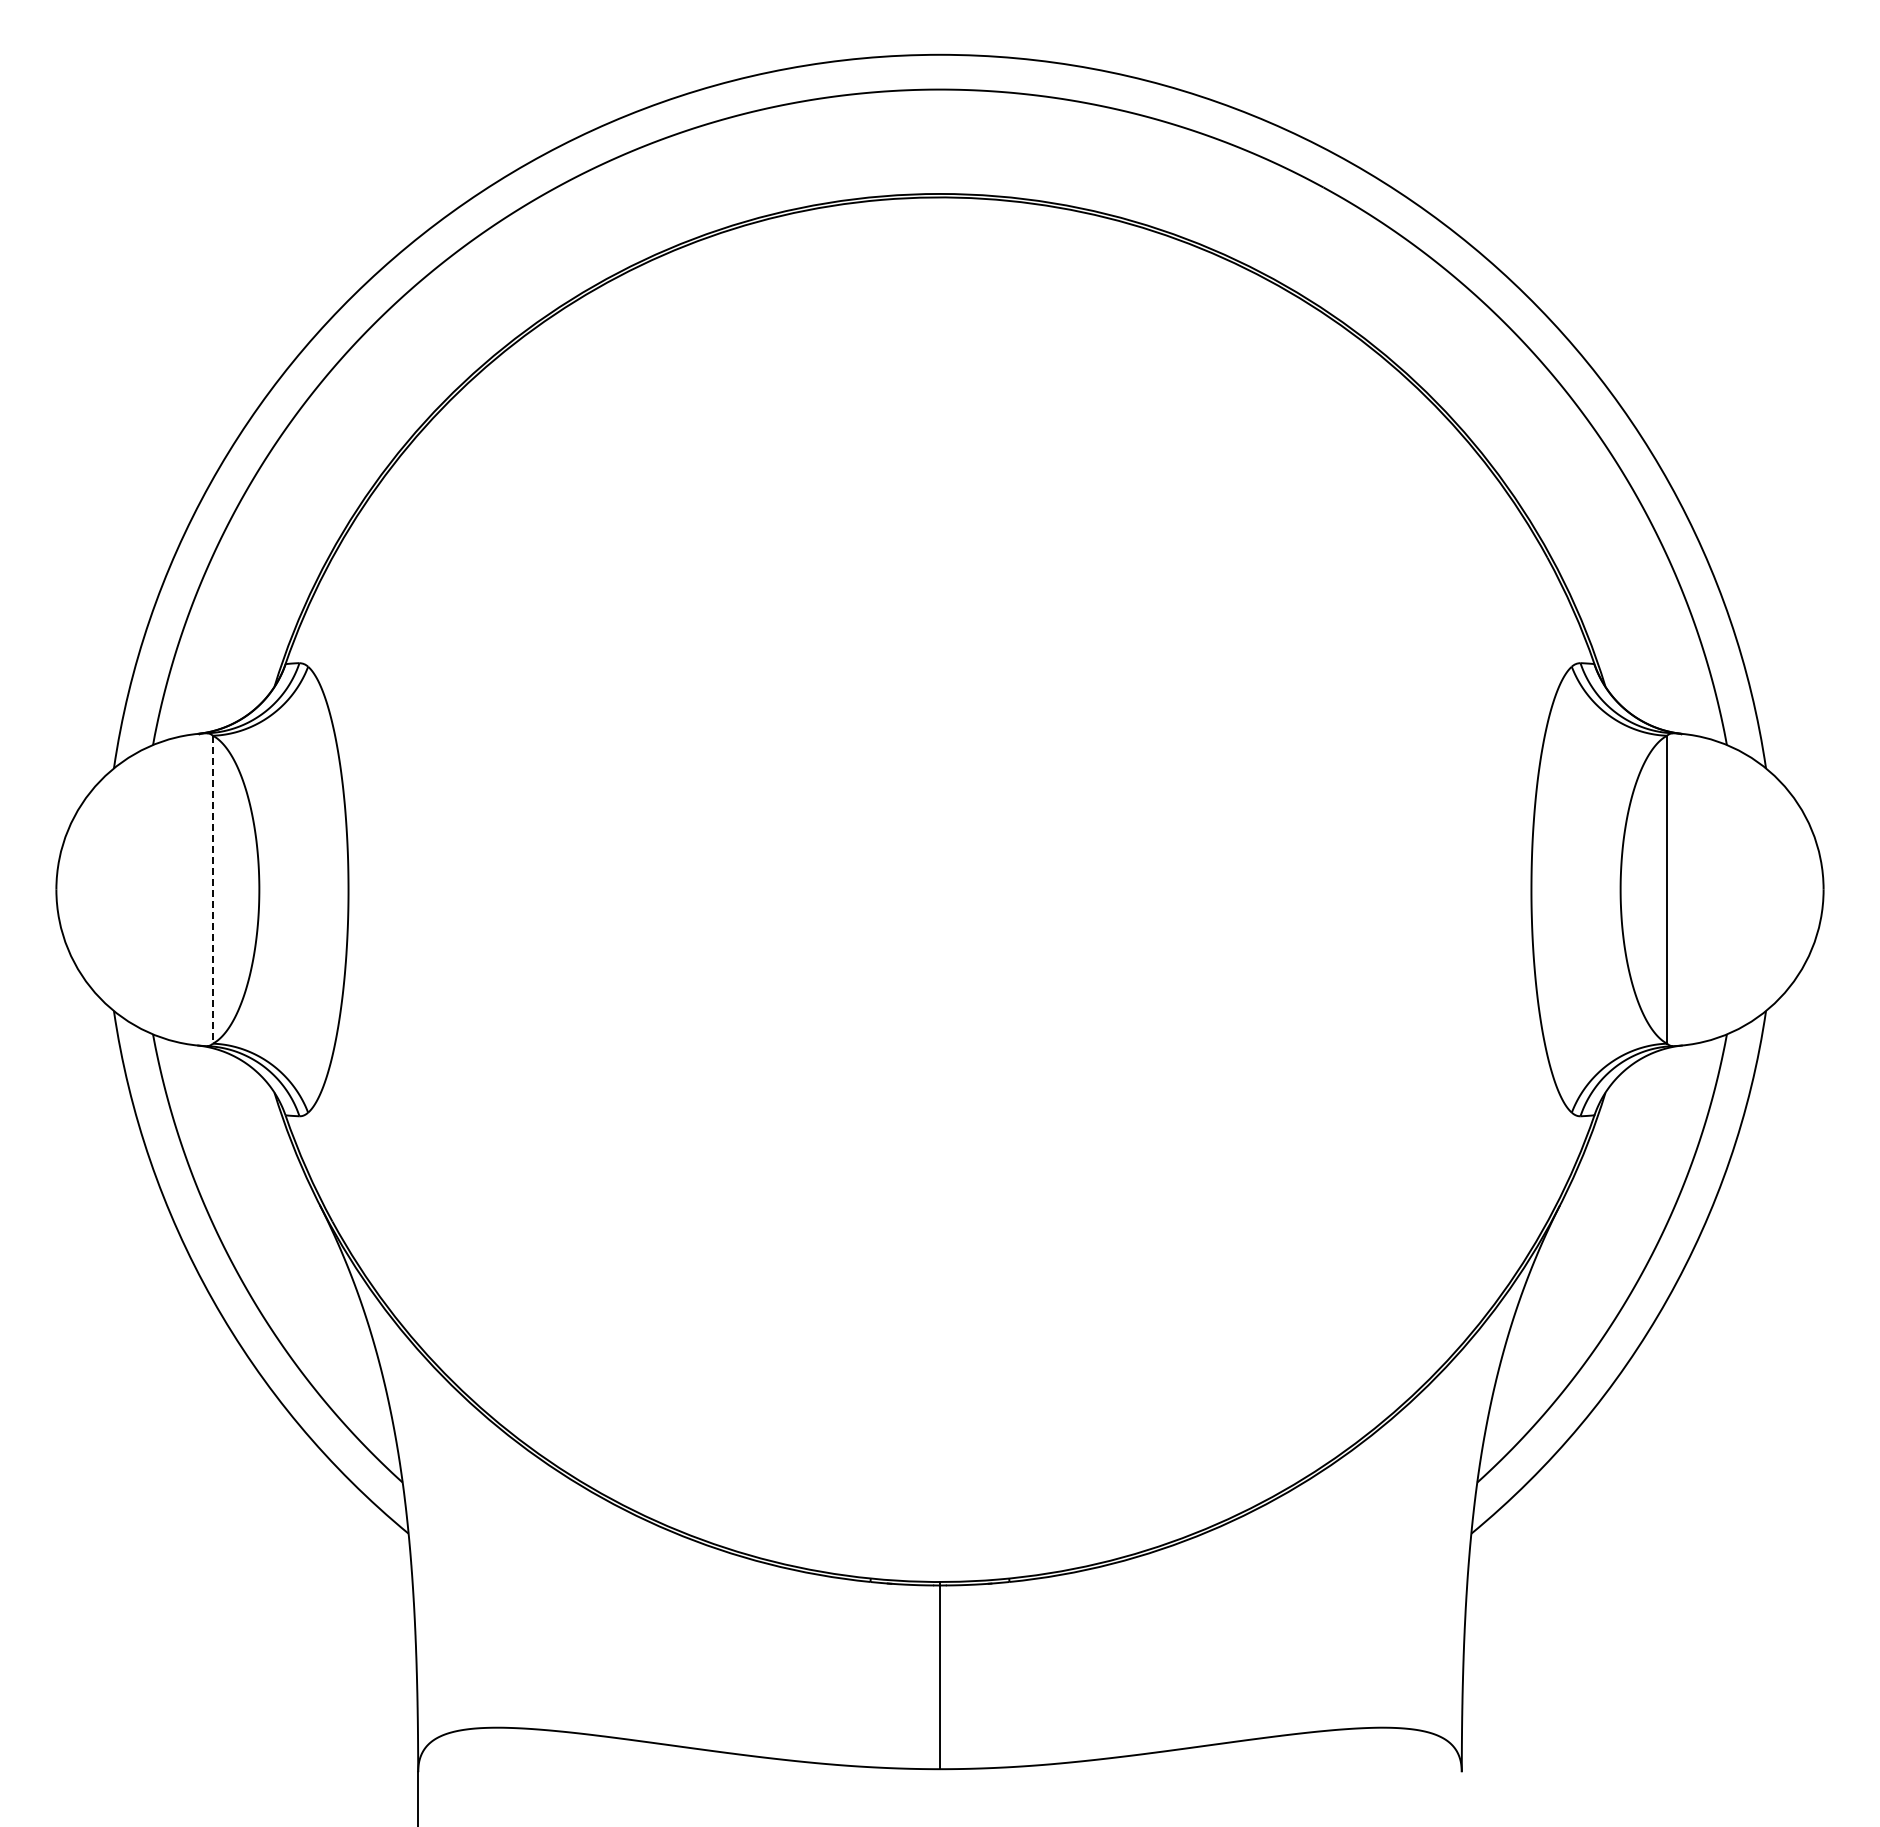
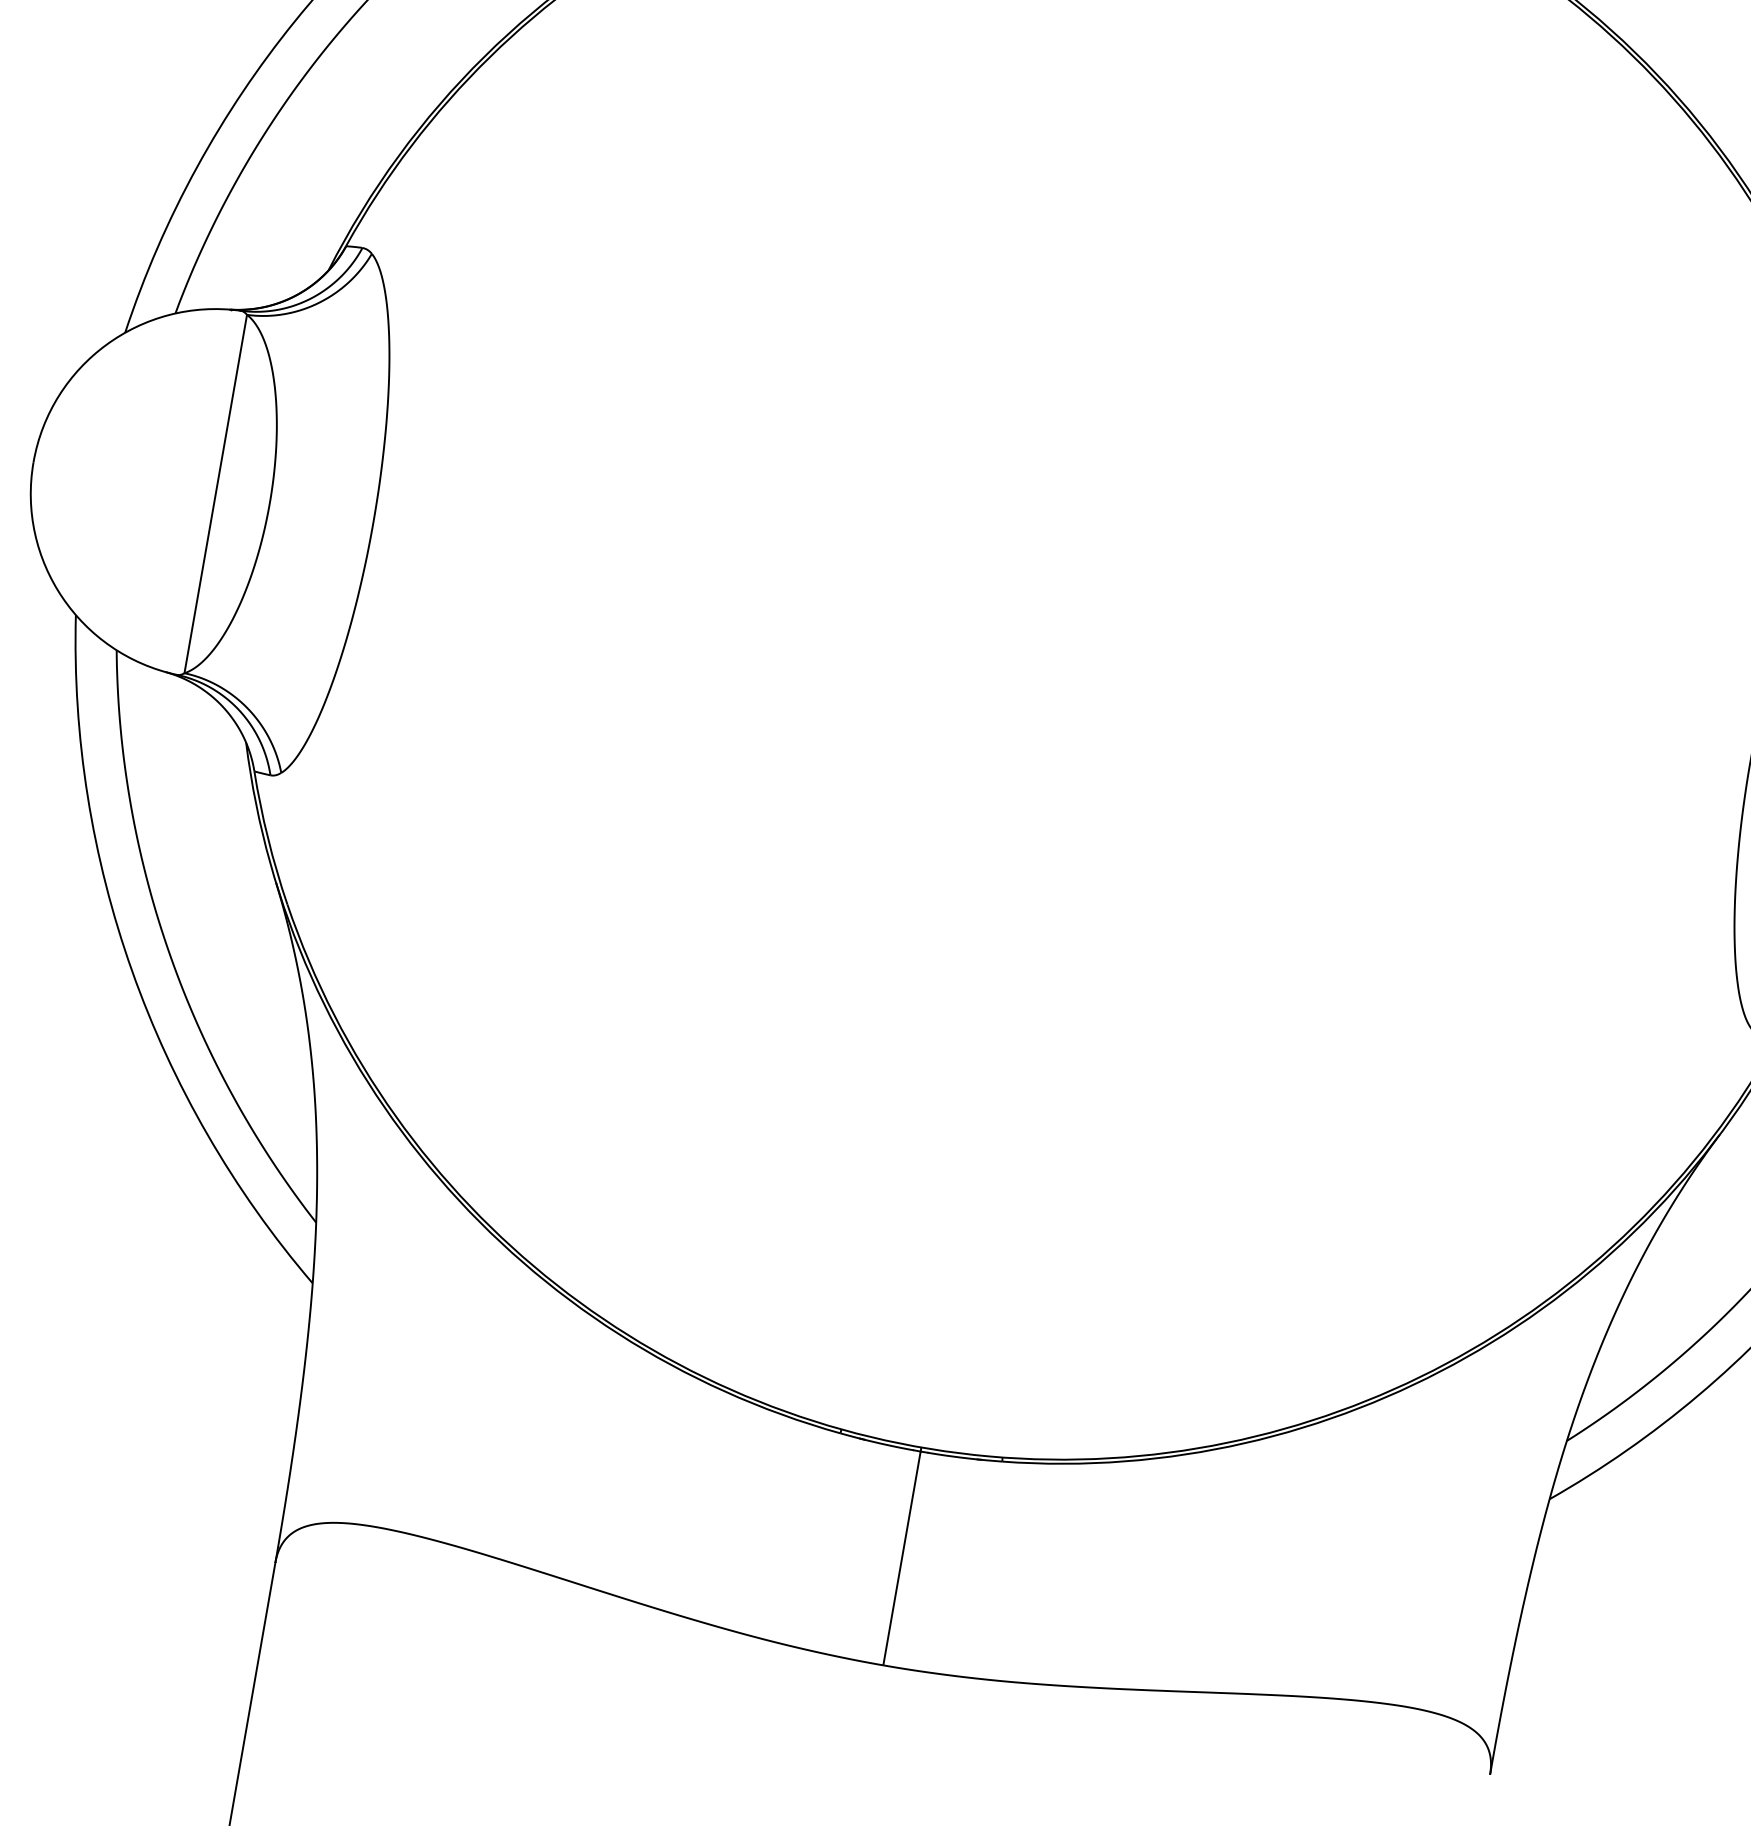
line: (212, 889) -> (215, 493), dashed -> solid

